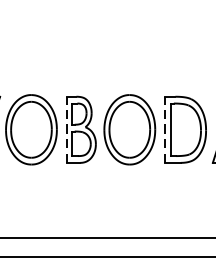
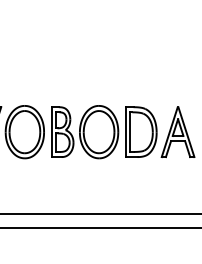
line: (66, 130) -> (51, 132), dashed -> solid
line: (164, 130) -> (125, 132), dashed -> solid

